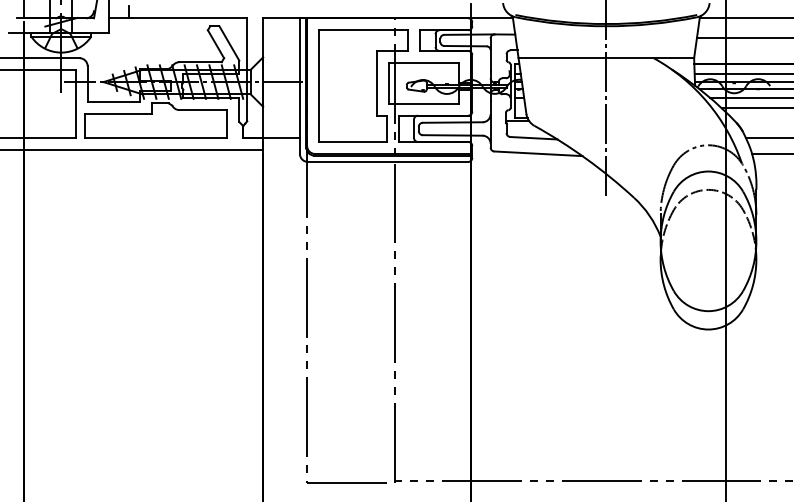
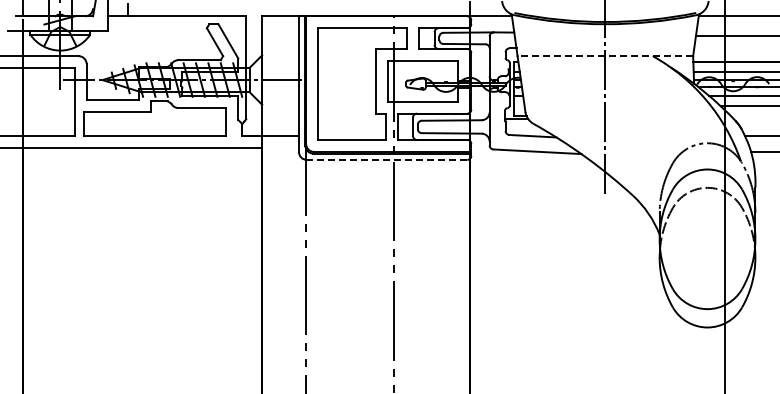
line: (606, 58) -> (605, 56), solid -> dashed
line: (387, 161) -> (386, 159), solid -> dashed

